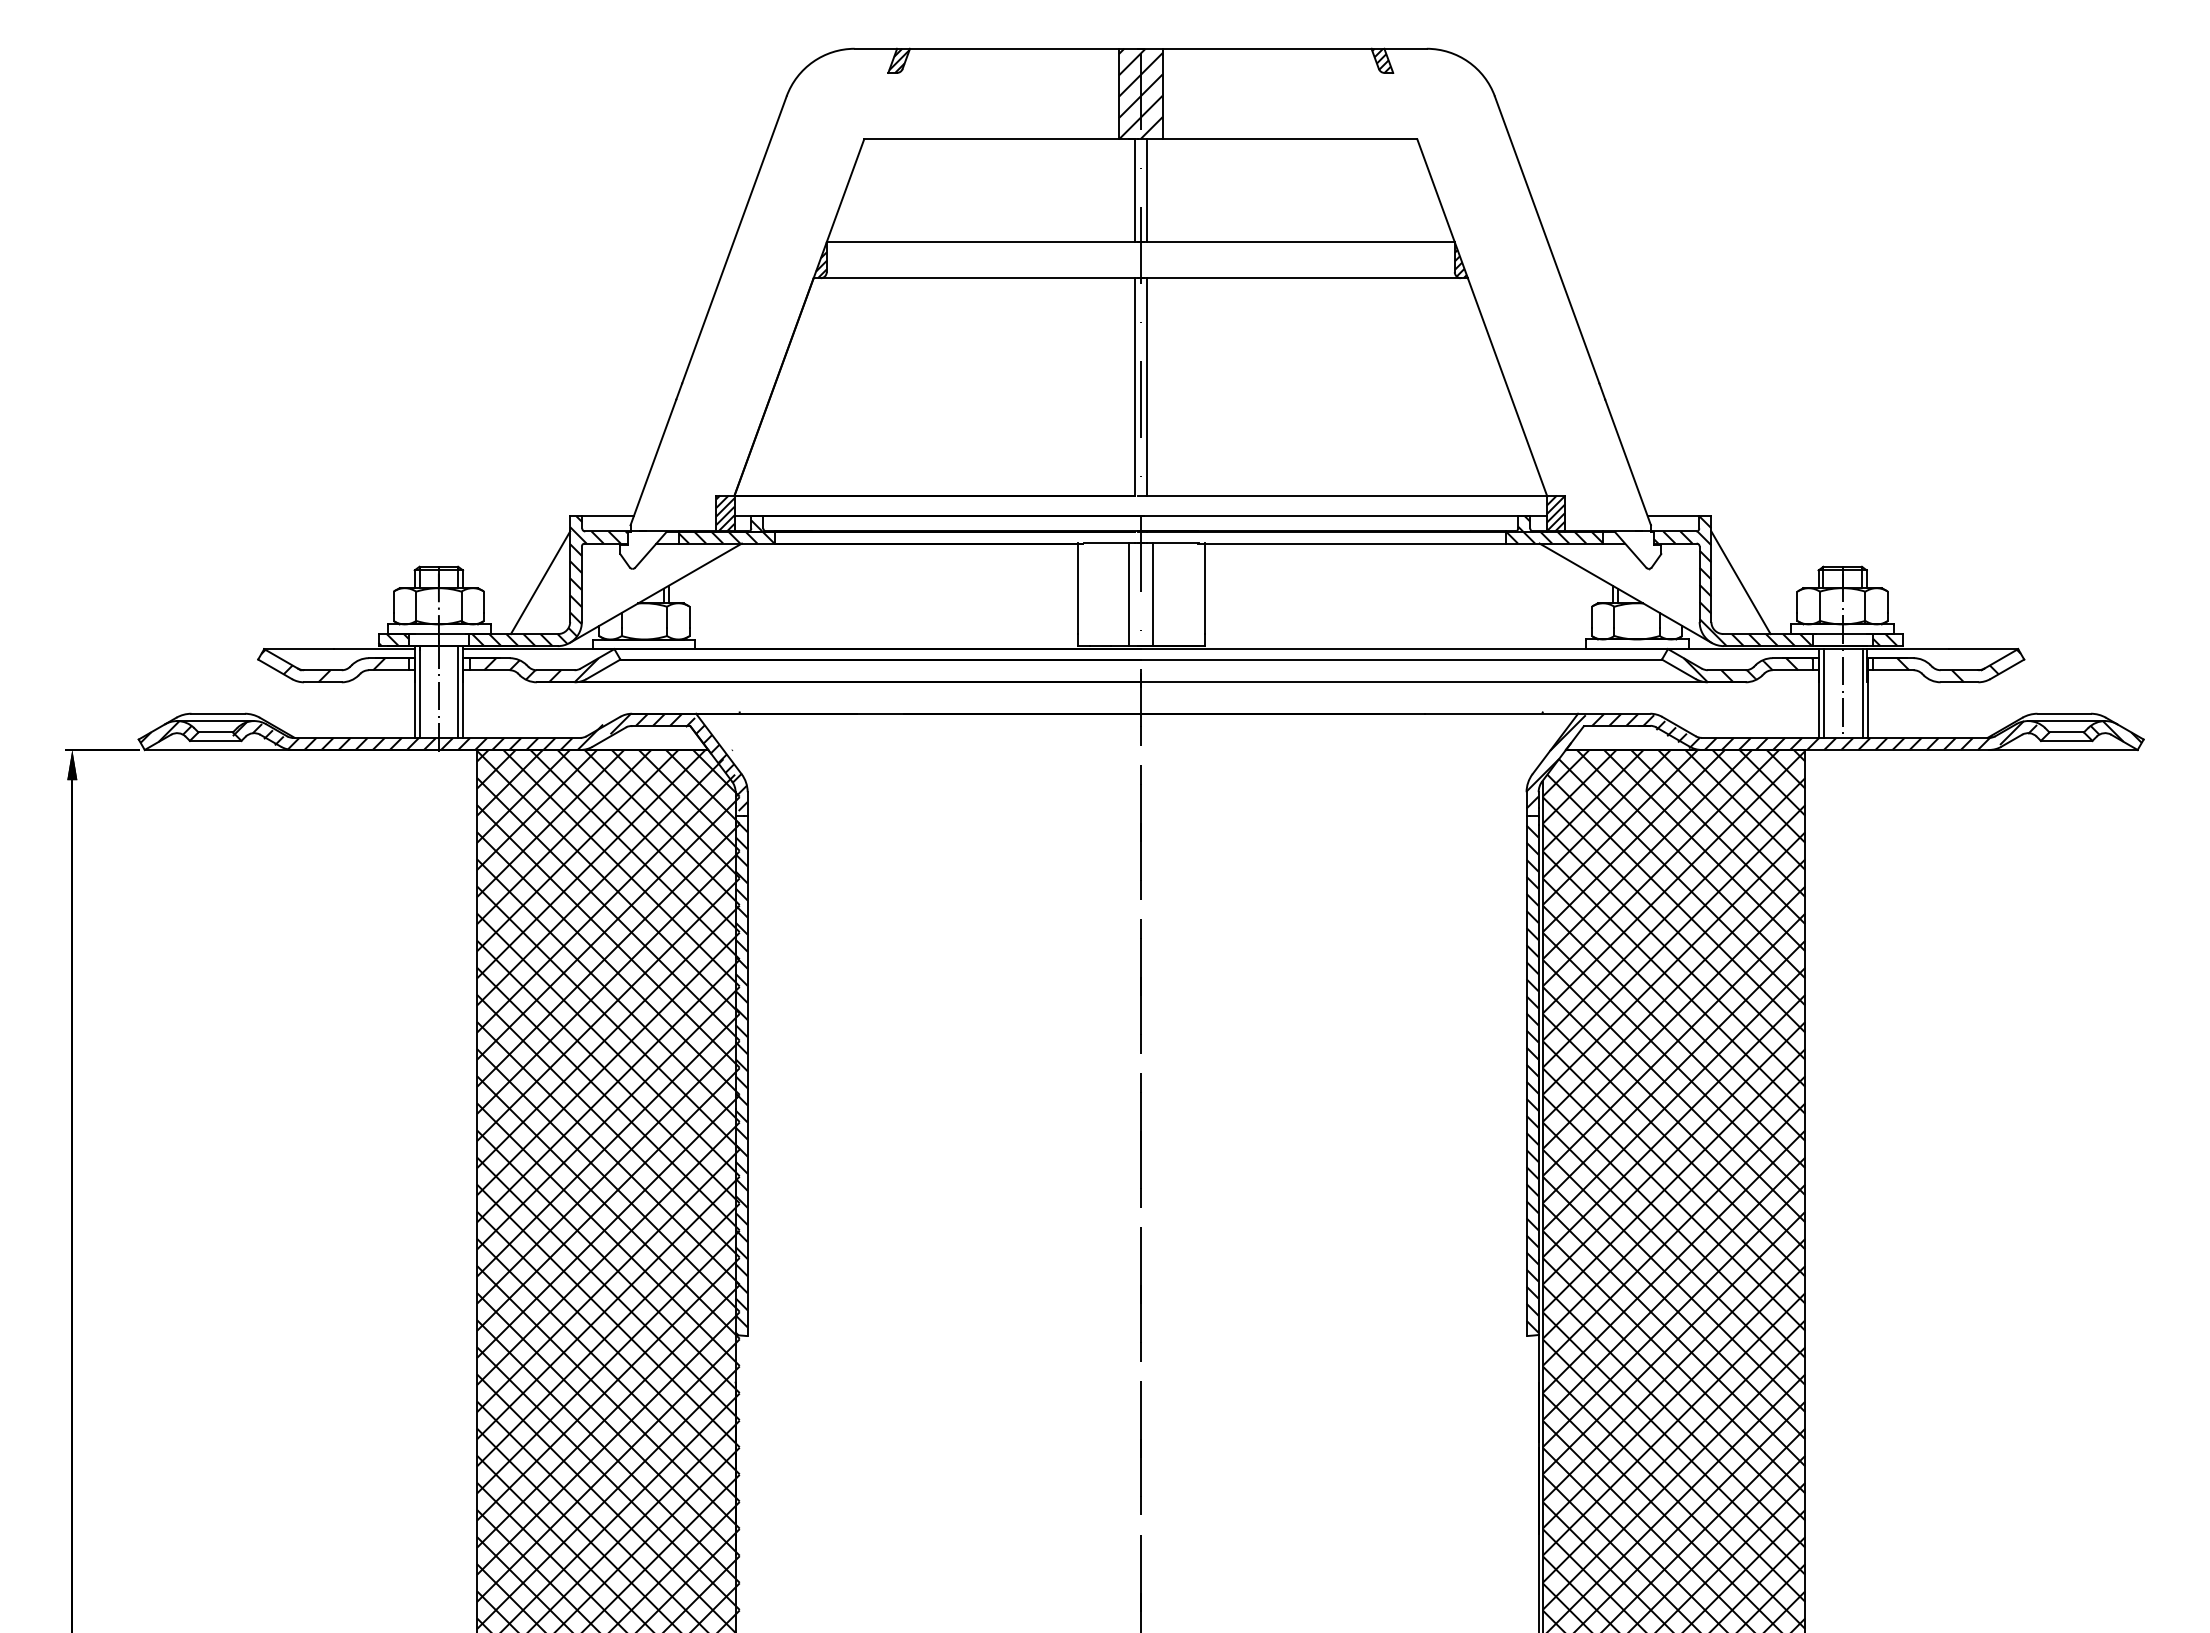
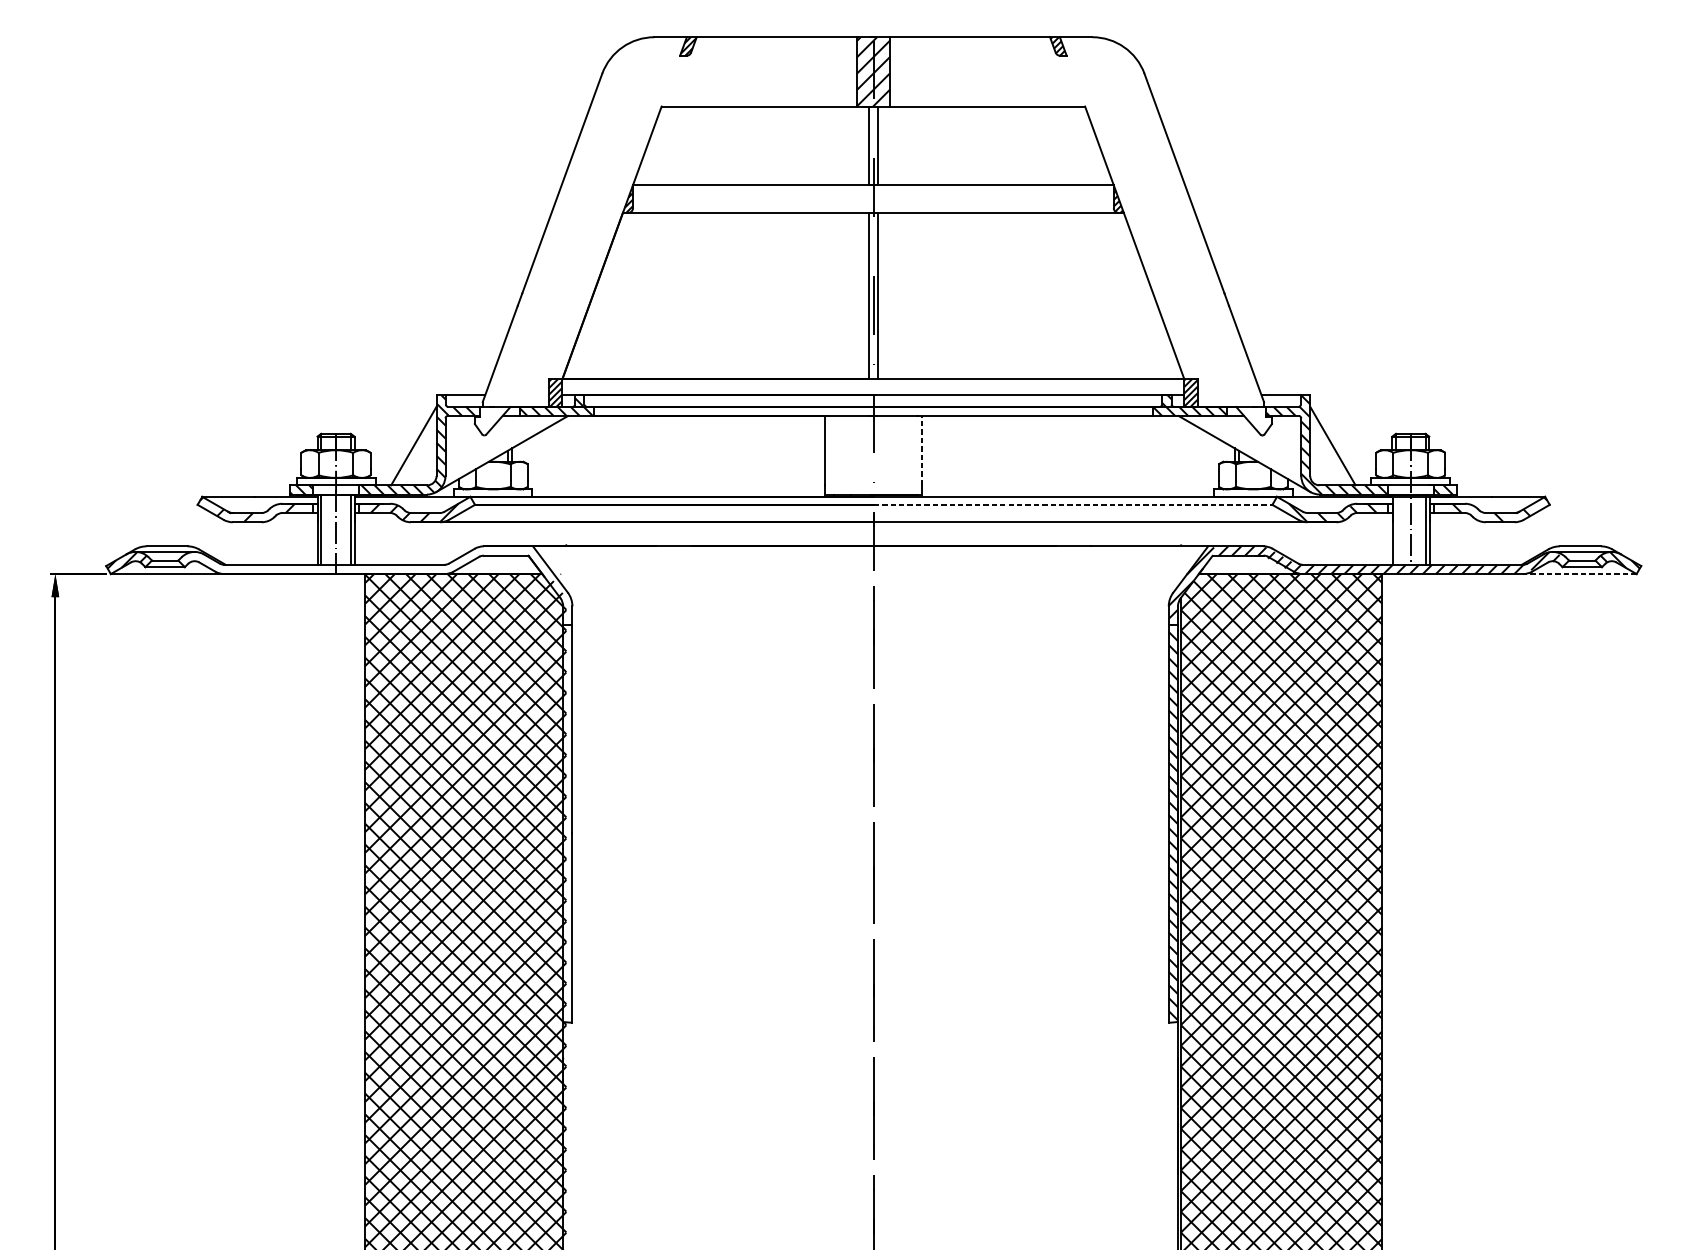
line: (1204, 588) -> (922, 450), solid -> dashed
line: (1129, 594) -> (864, 455), removed
line: (1153, 594) -> (883, 455), removed
line: (1402, 659) -> (1073, 504), solid -> dashed
line: (1824, 693) -> (1396, 530), removed
line: (2063, 749) -> (1579, 573), solid -> dashed
hatch: (489, 761) -> (374, 582), removed
hatch: (741, 1078) -> (567, 825), removed

